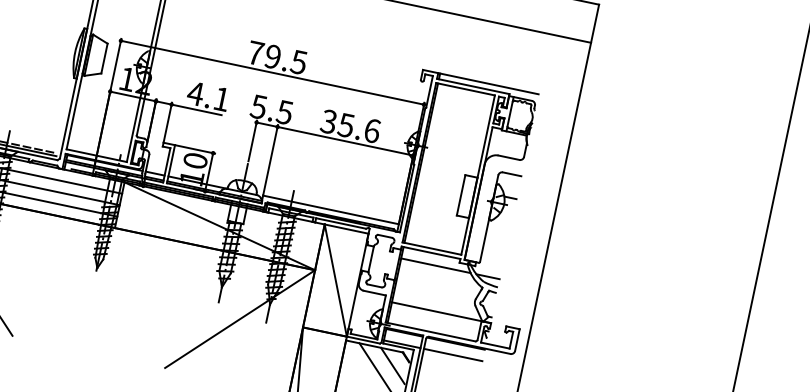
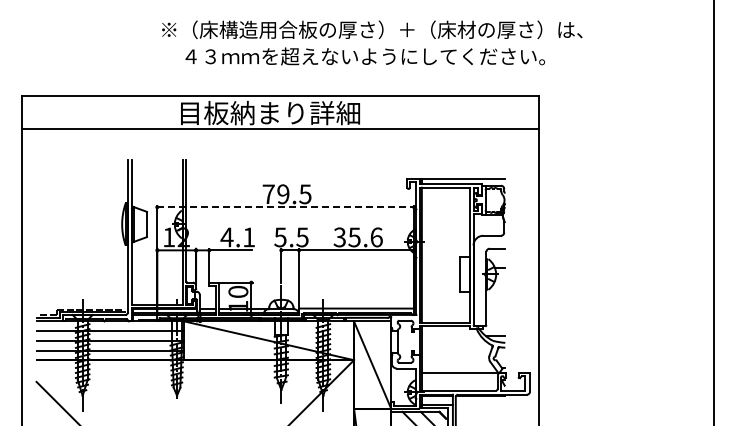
line: (273, 73) -> (286, 207), solid -> dashed
line: (435, 265) -> (450, 335), removed
line: (453, 355) -> (480, 405), removed

